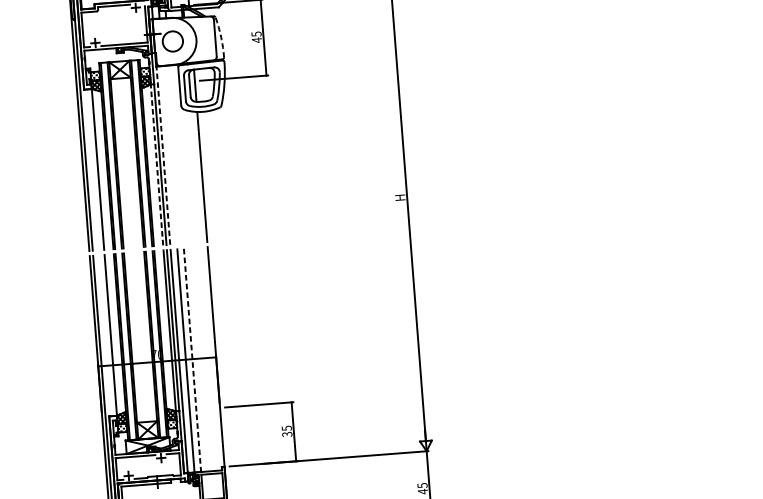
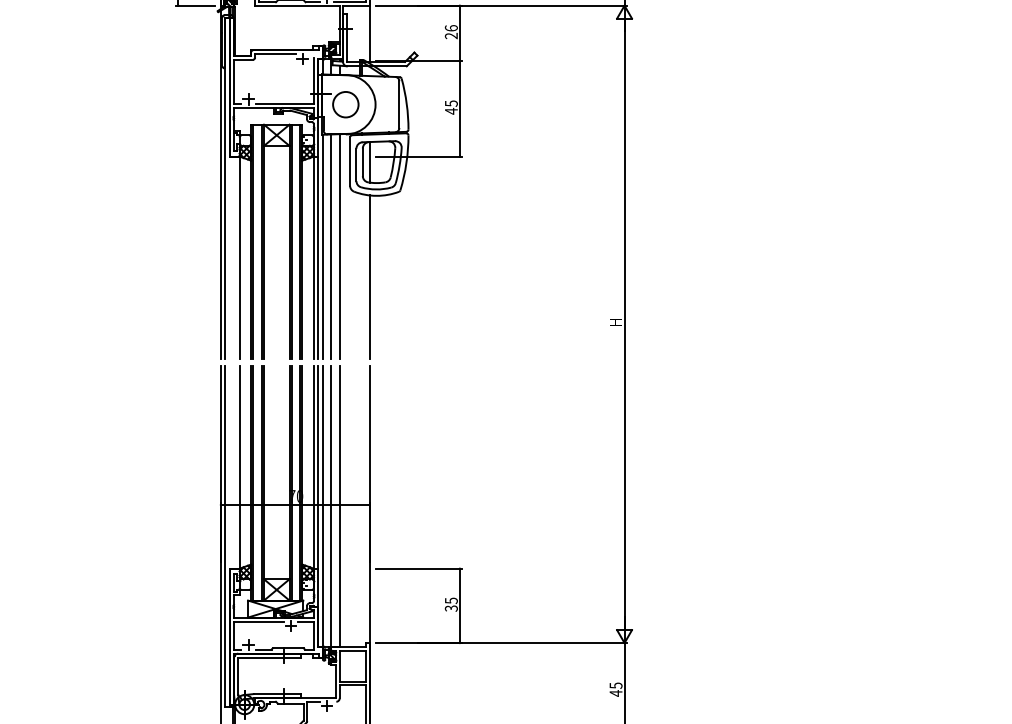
arc: (220, 37) -> (406, 104), dashed -> solid
line: (170, 154) -> (331, 246), added
line: (176, 154) -> (339, 246), added
line: (163, 155) -> (322, 246), dashed -> solid
line: (156, 164) -> (313, 257), dashed -> solid
line: (192, 360) -> (339, 506), dashed -> solid

